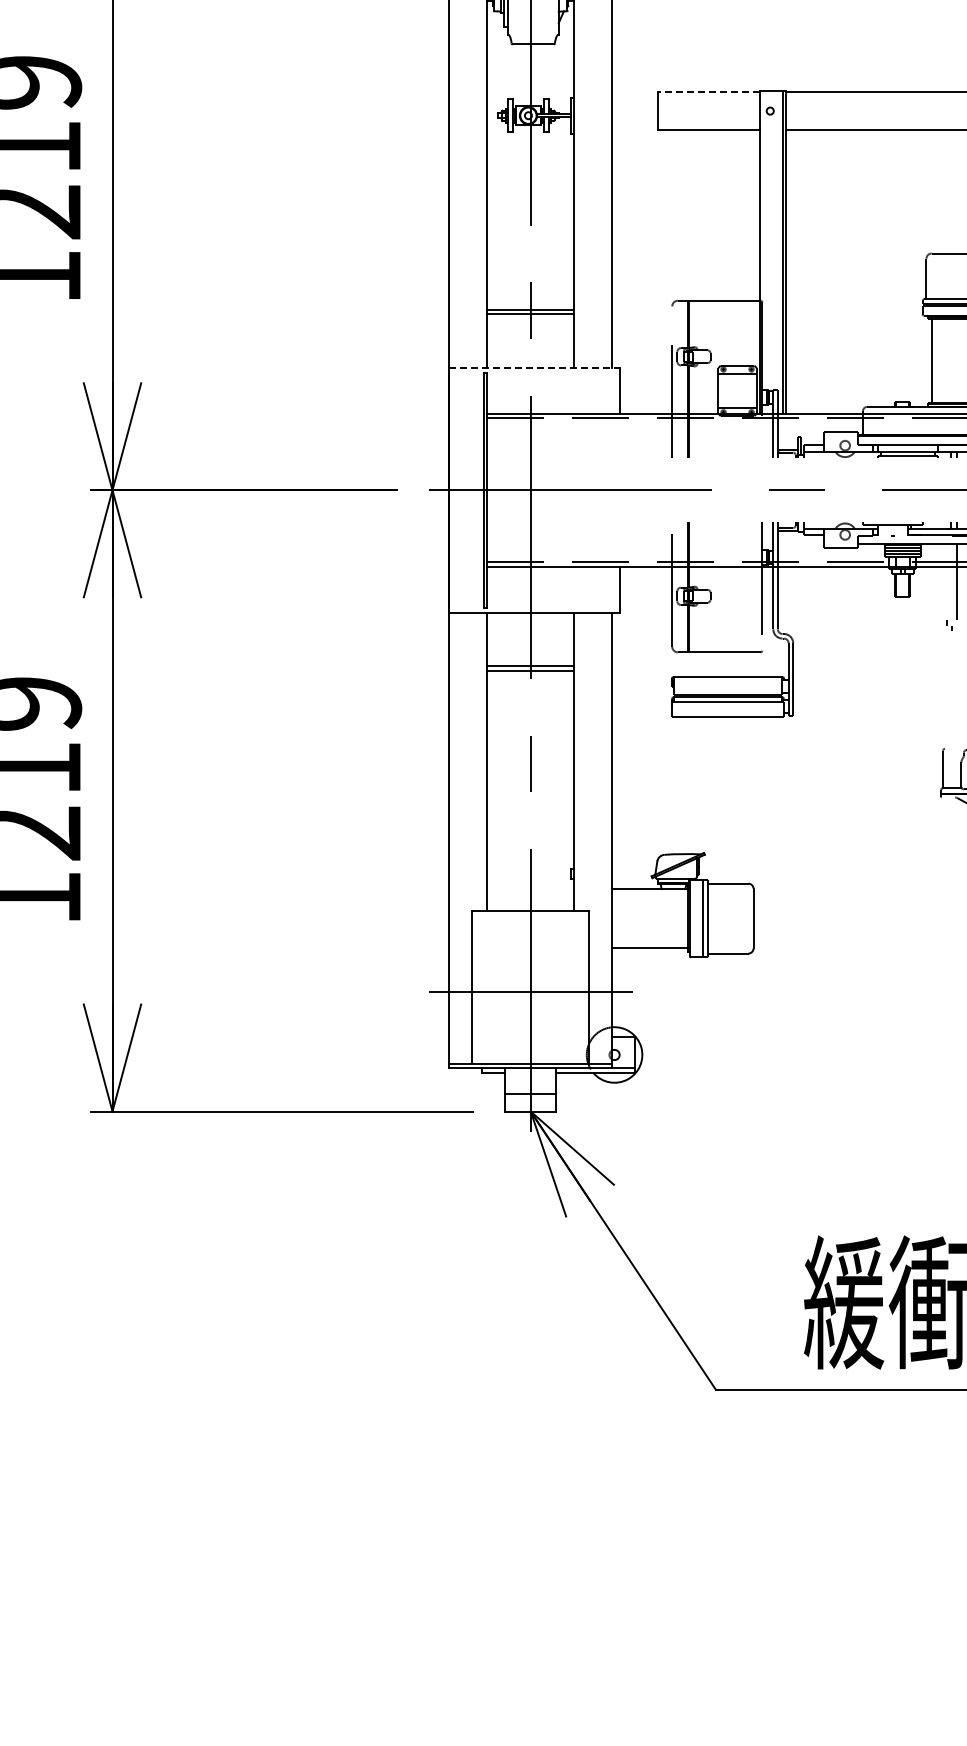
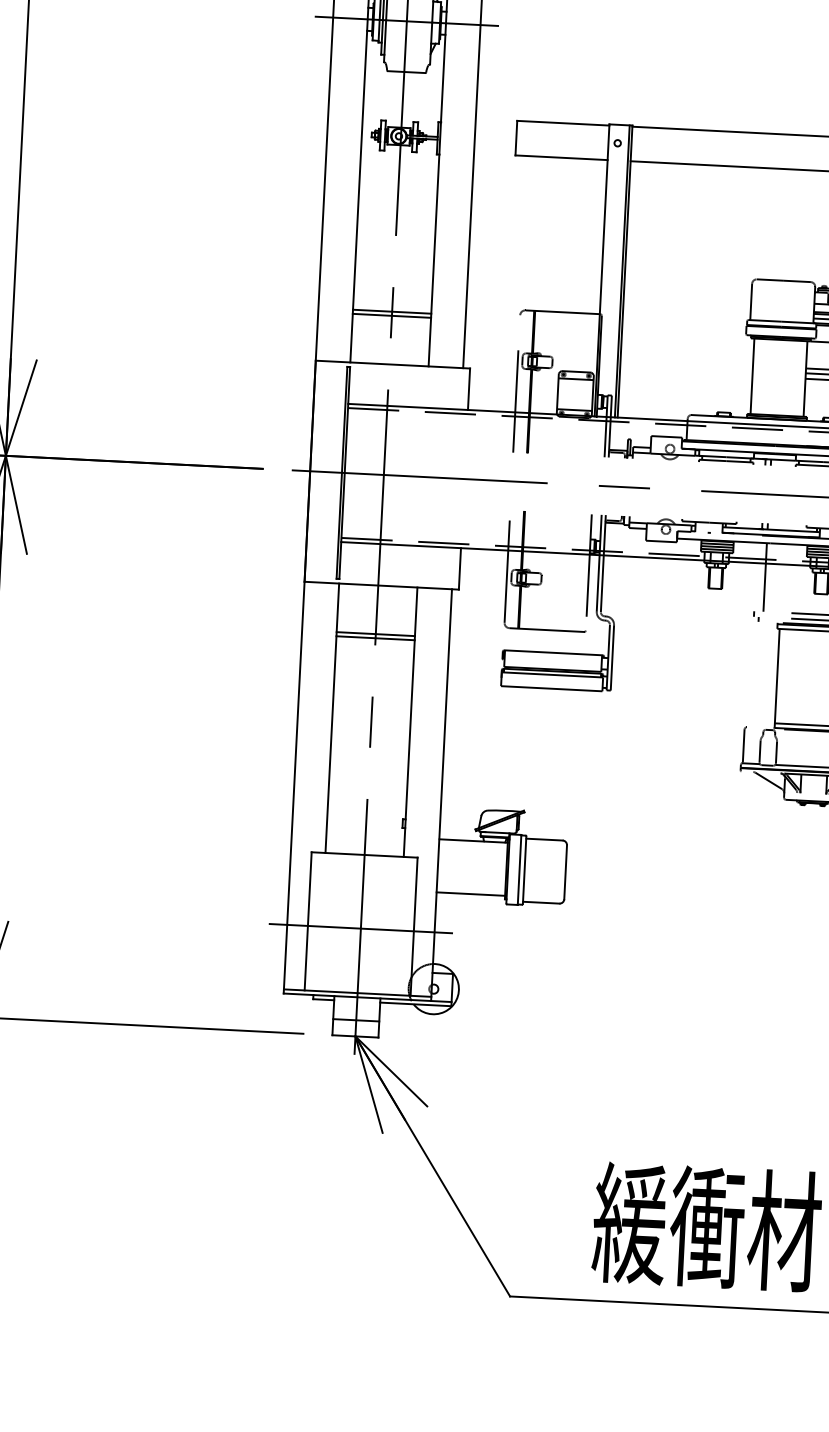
line: (709, 92) -> (563, 123), dashed -> solid
line: (535, 367) -> (393, 364), dashed -> solid

